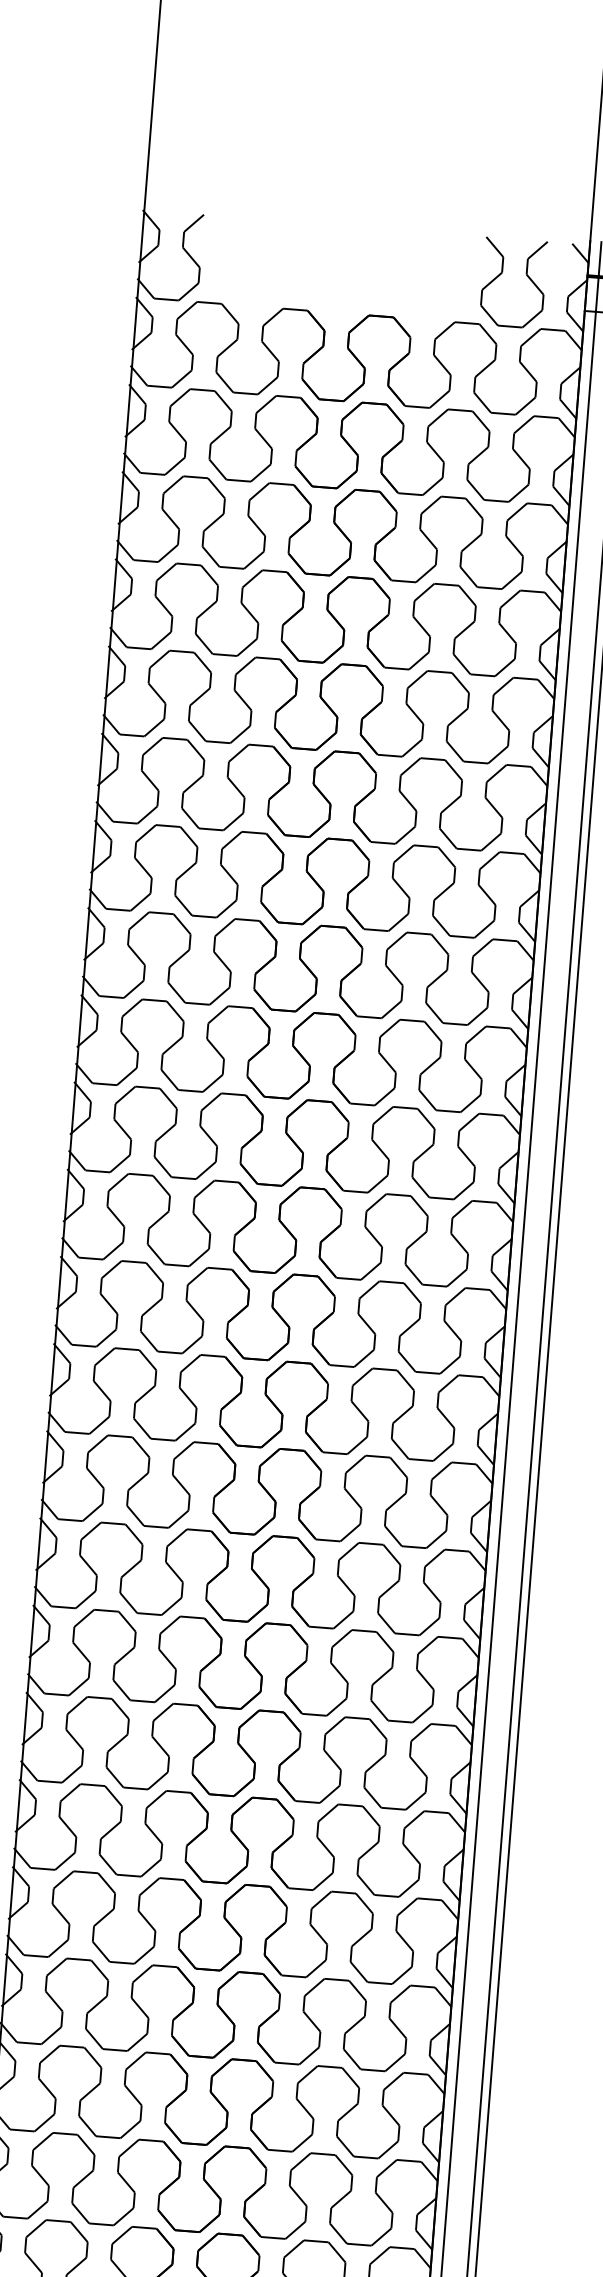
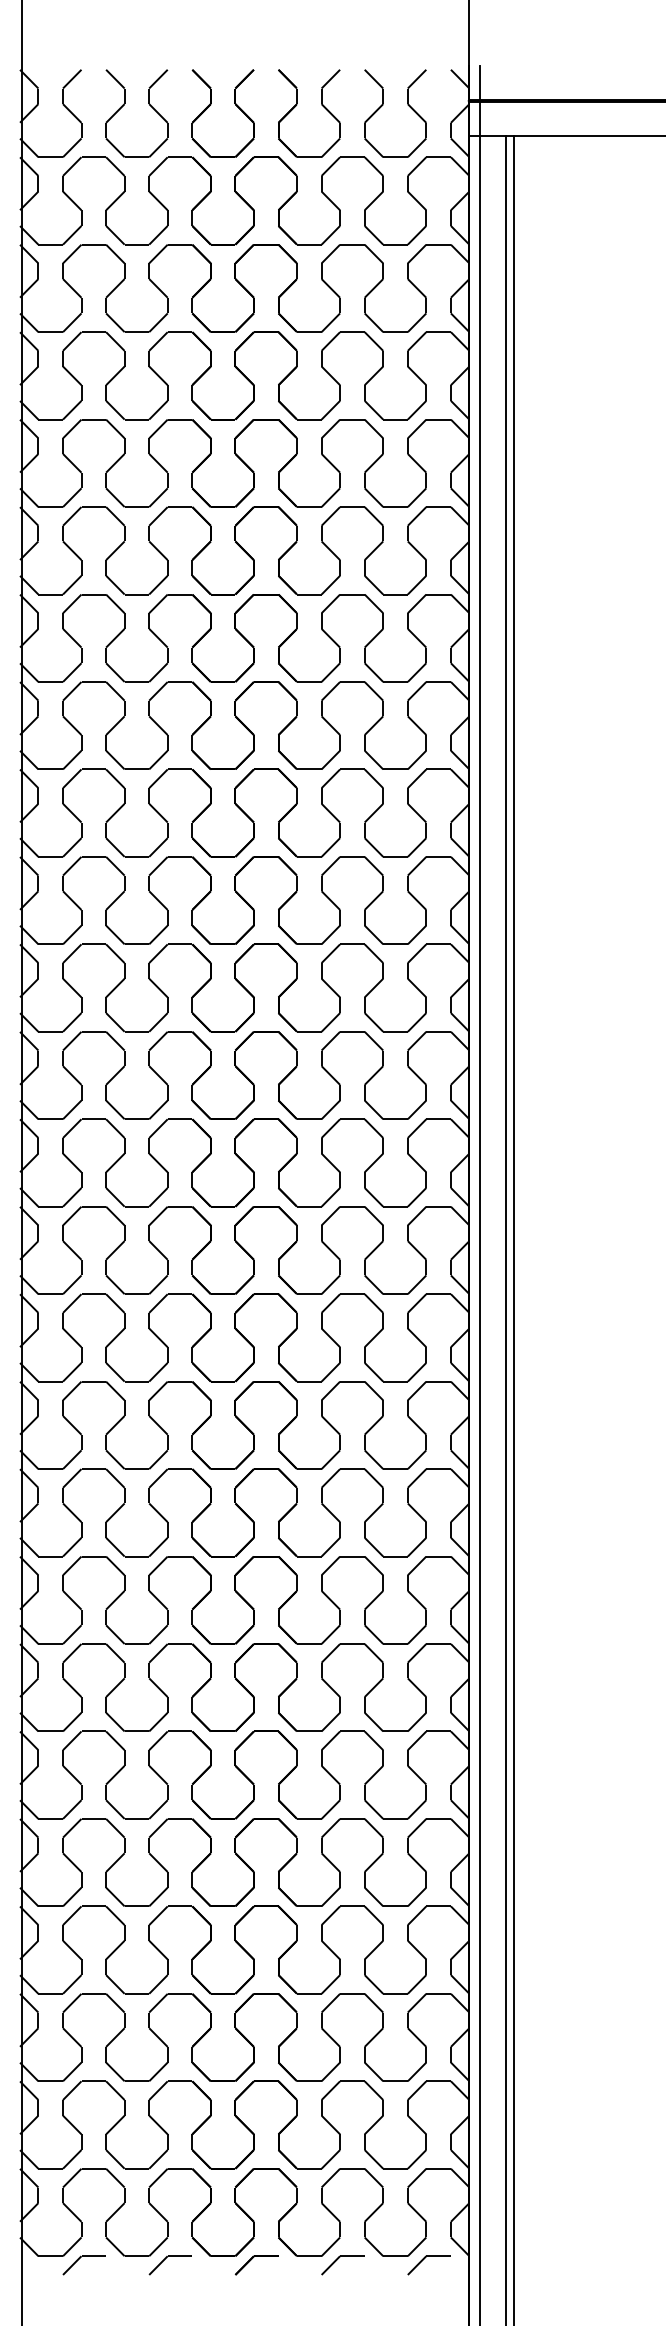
part: (244, 253) -> (124, 105), added
part: (330, 259) -> (211, 104), added
part: (416, 267) -> (297, 105), added

